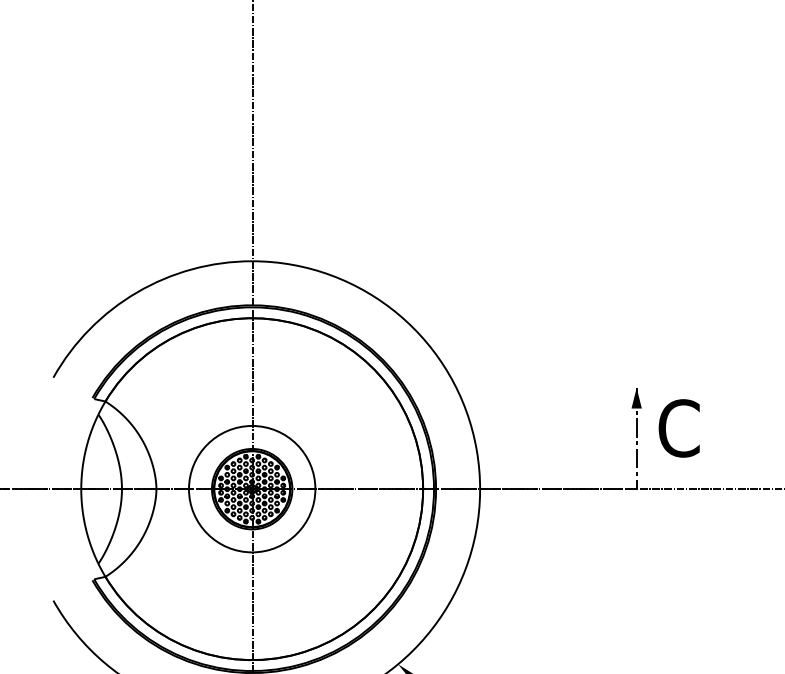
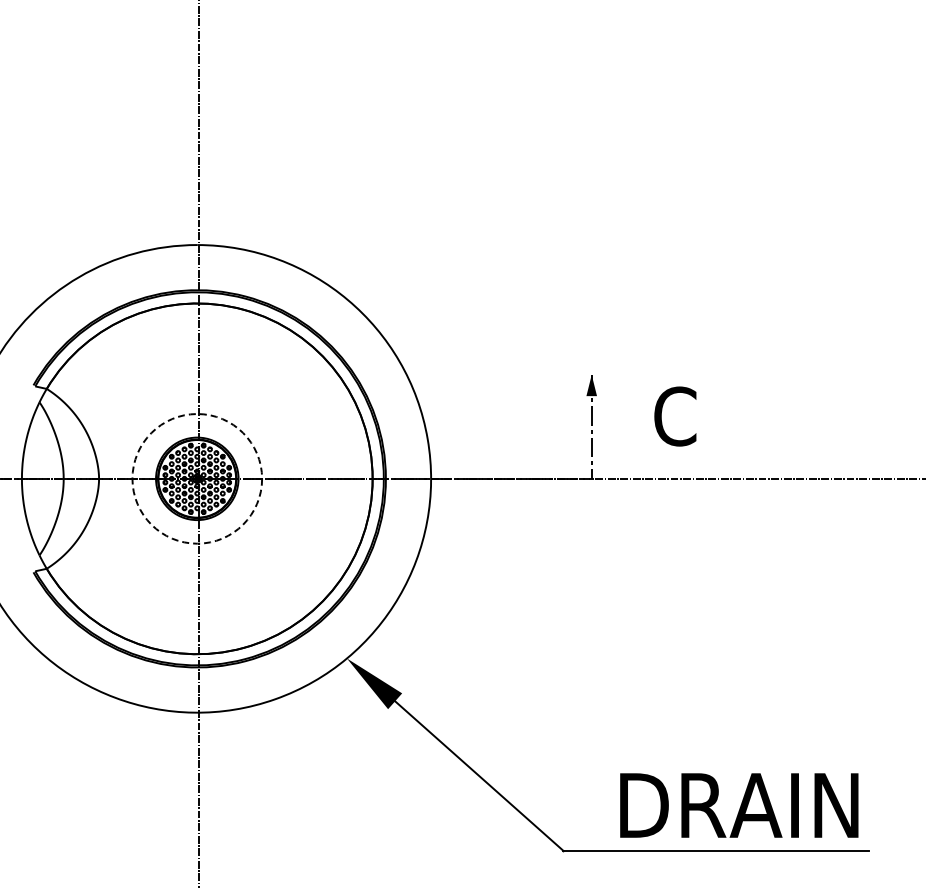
text: (679, 428) -> (675, 416), moved
circle: (252, 488) -> (197, 478), solid -> dashed

